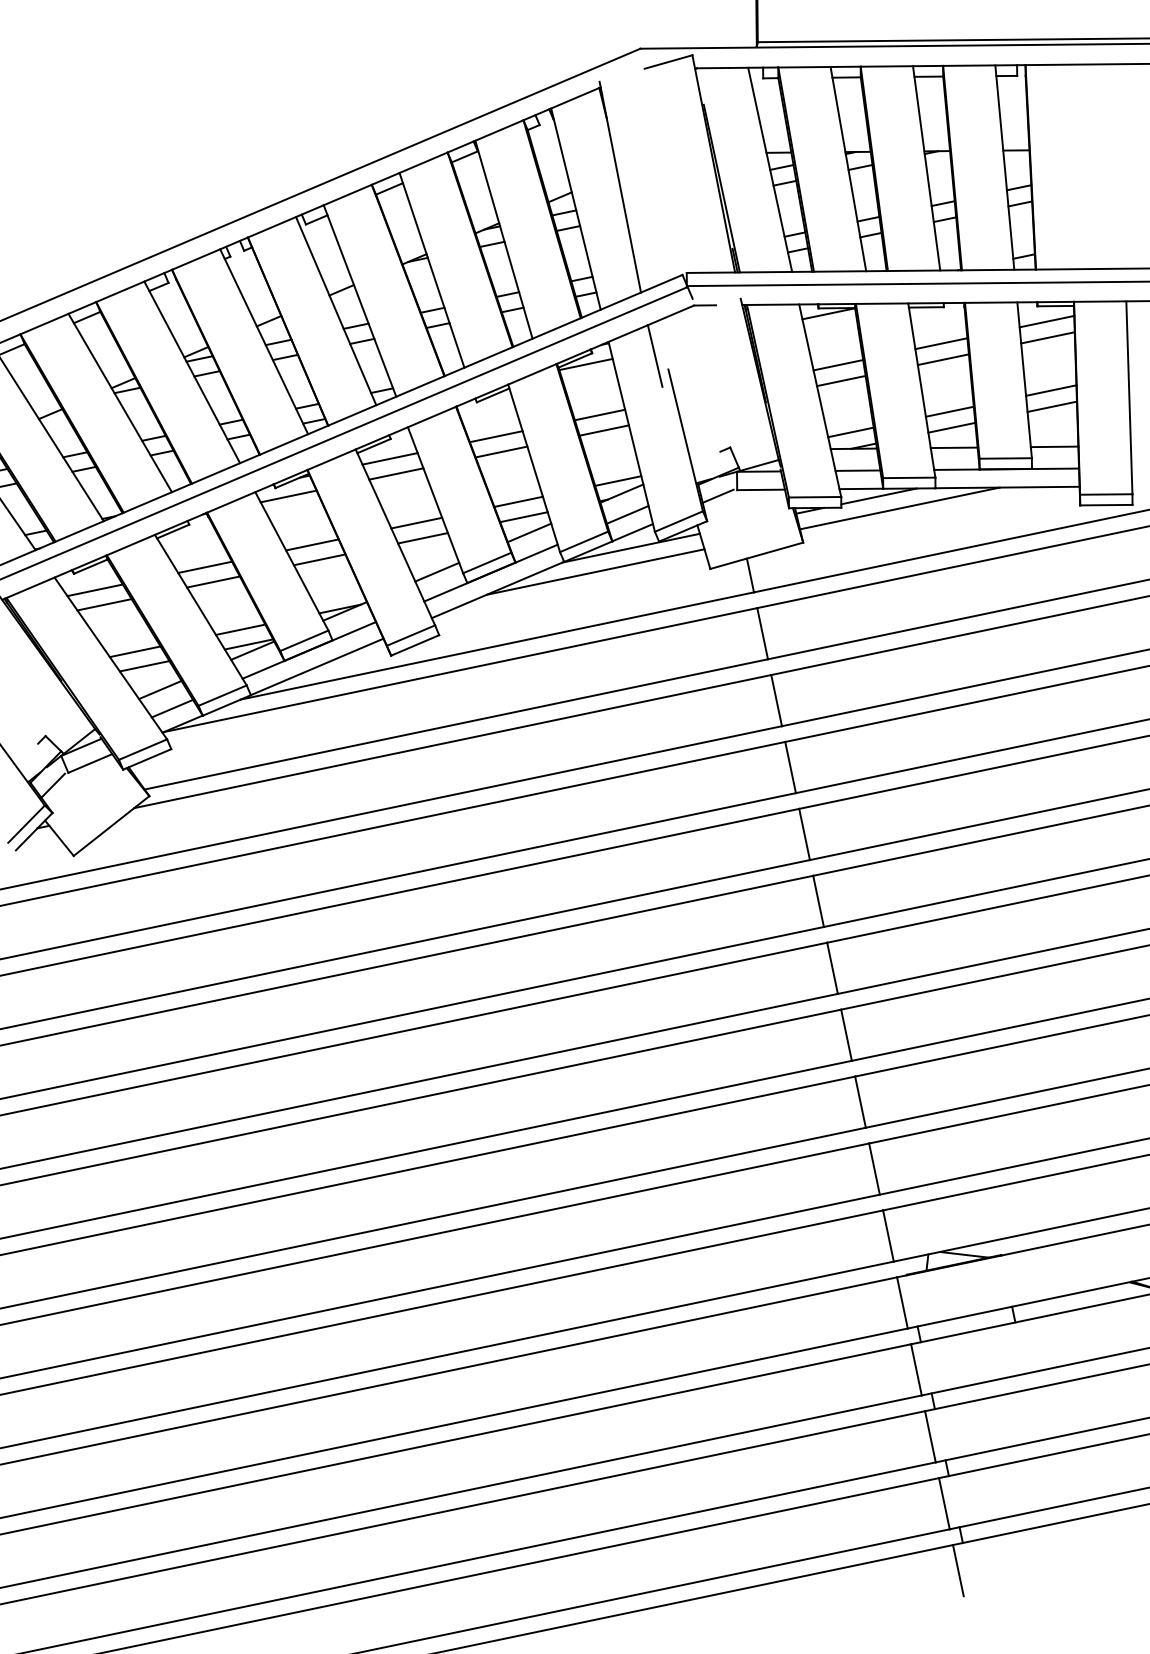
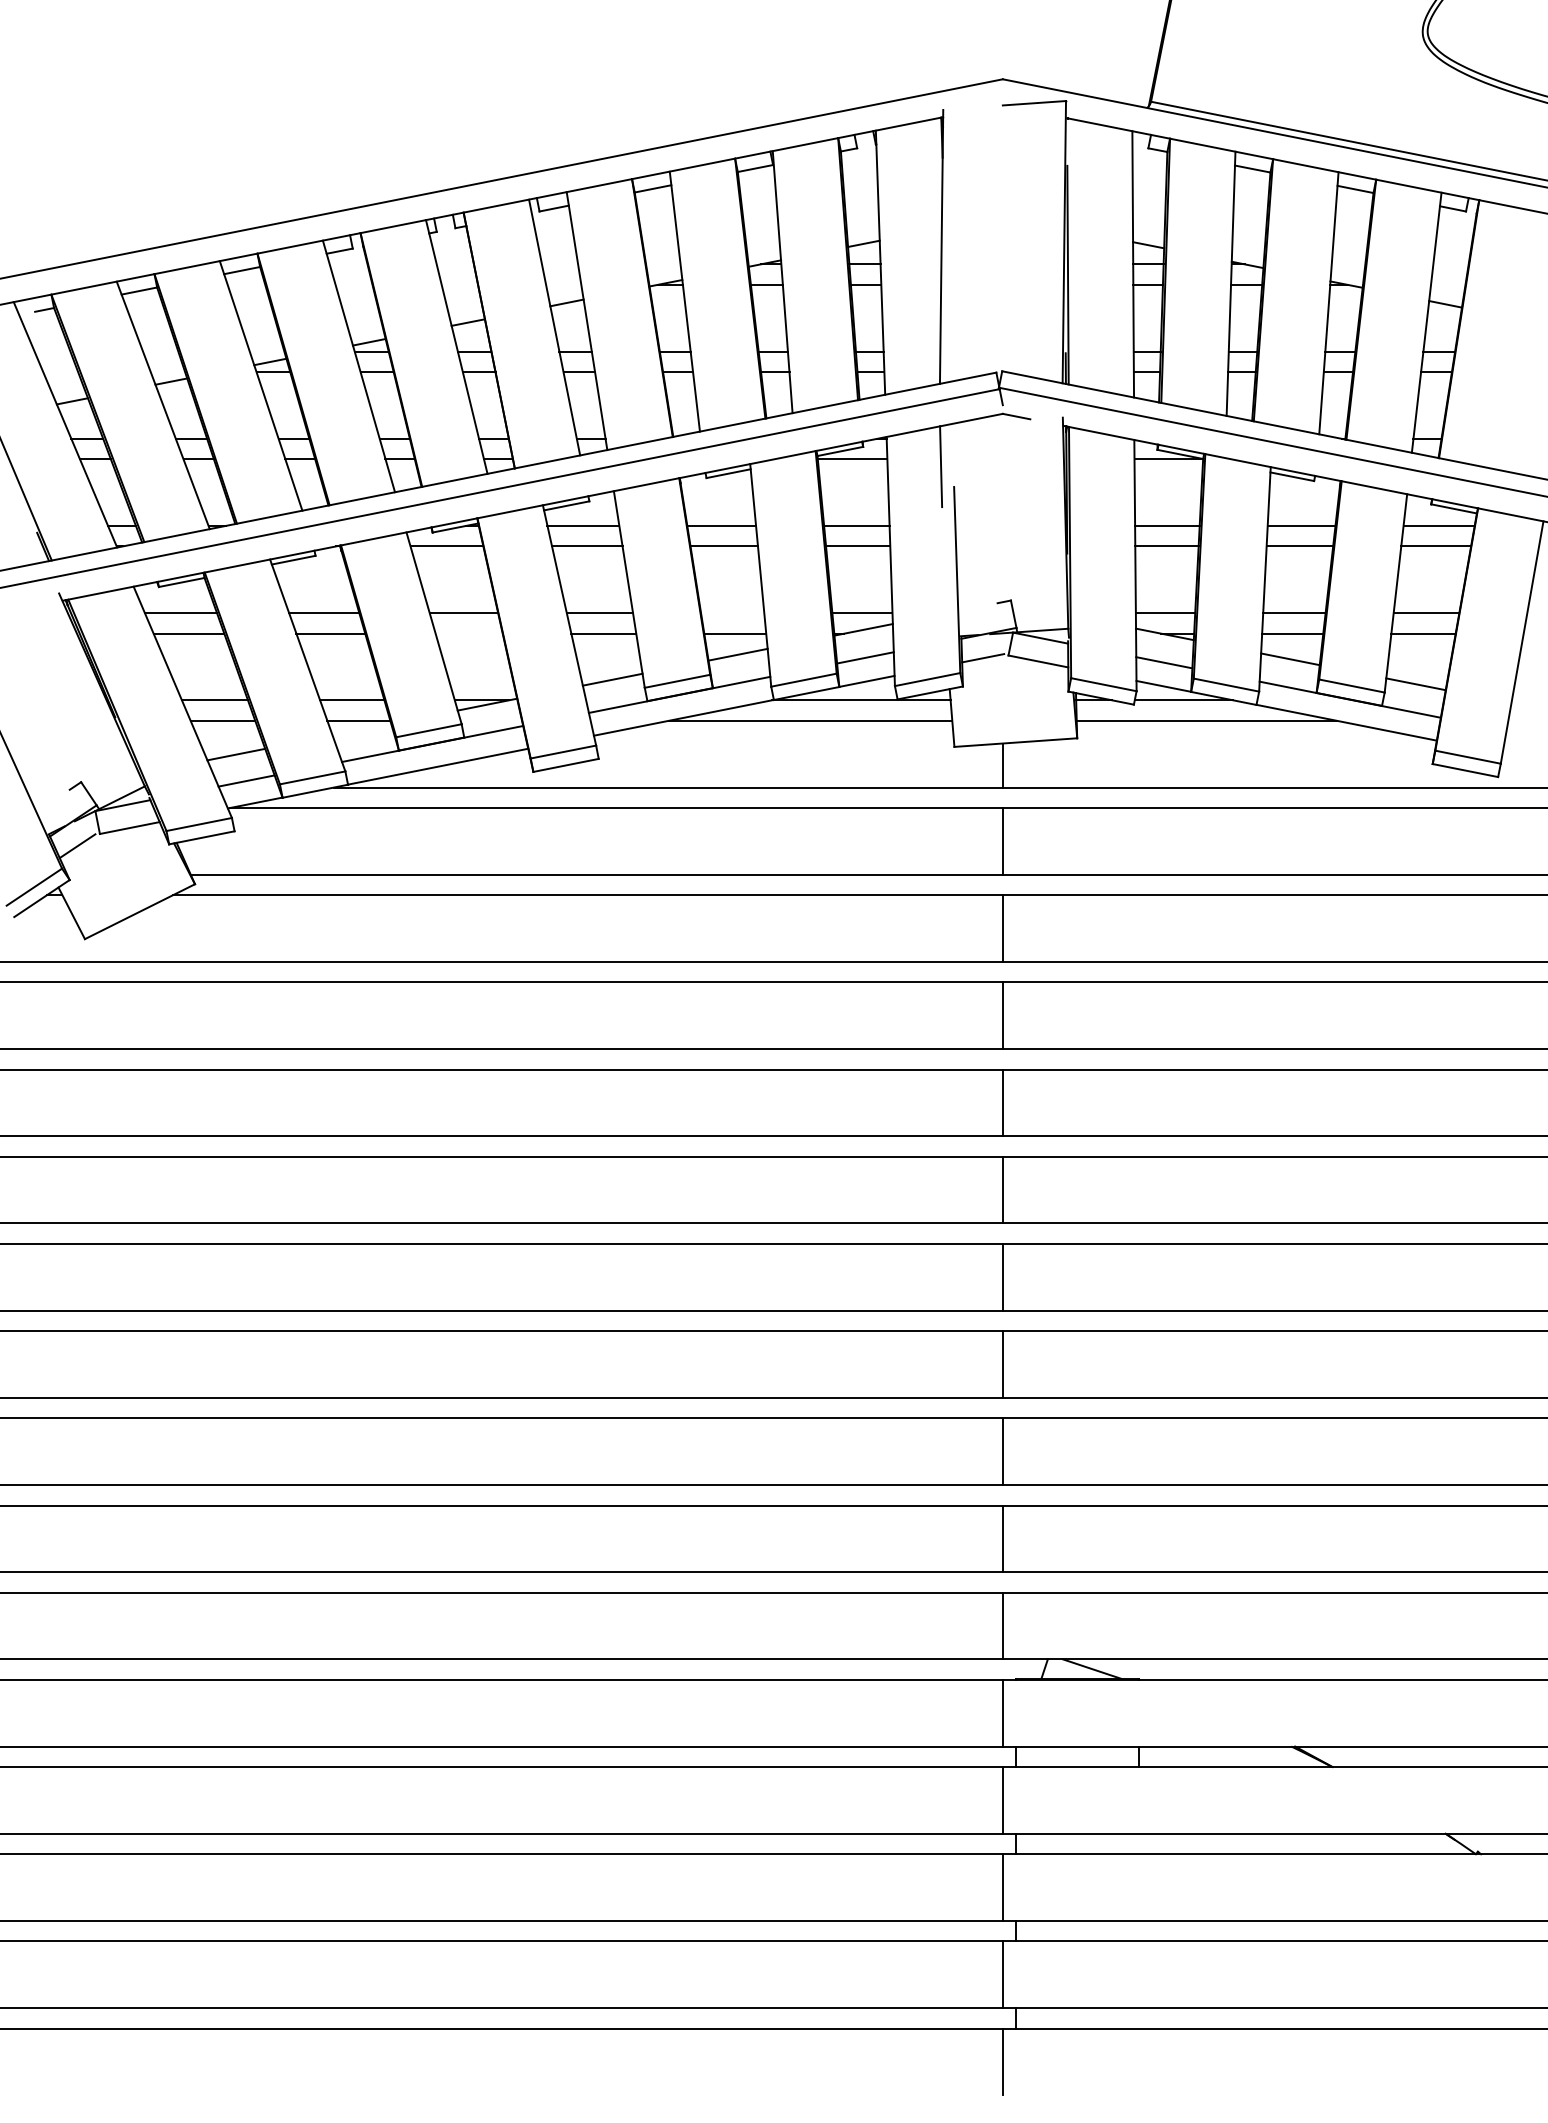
line: (518, 502) -> (732, 613), removed
line: (319, 559) -> (468, 633), removed
line: (252, 650) -> (361, 729), removed

